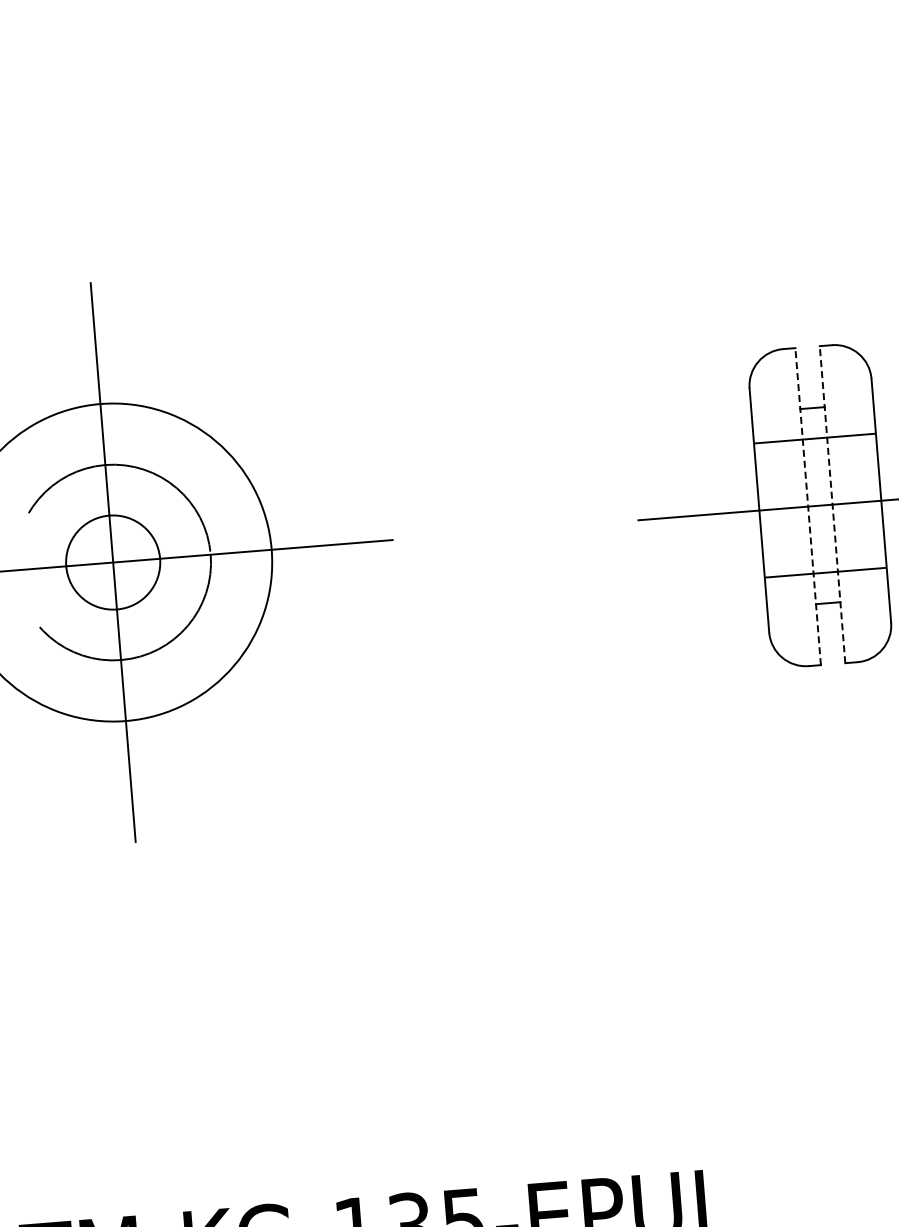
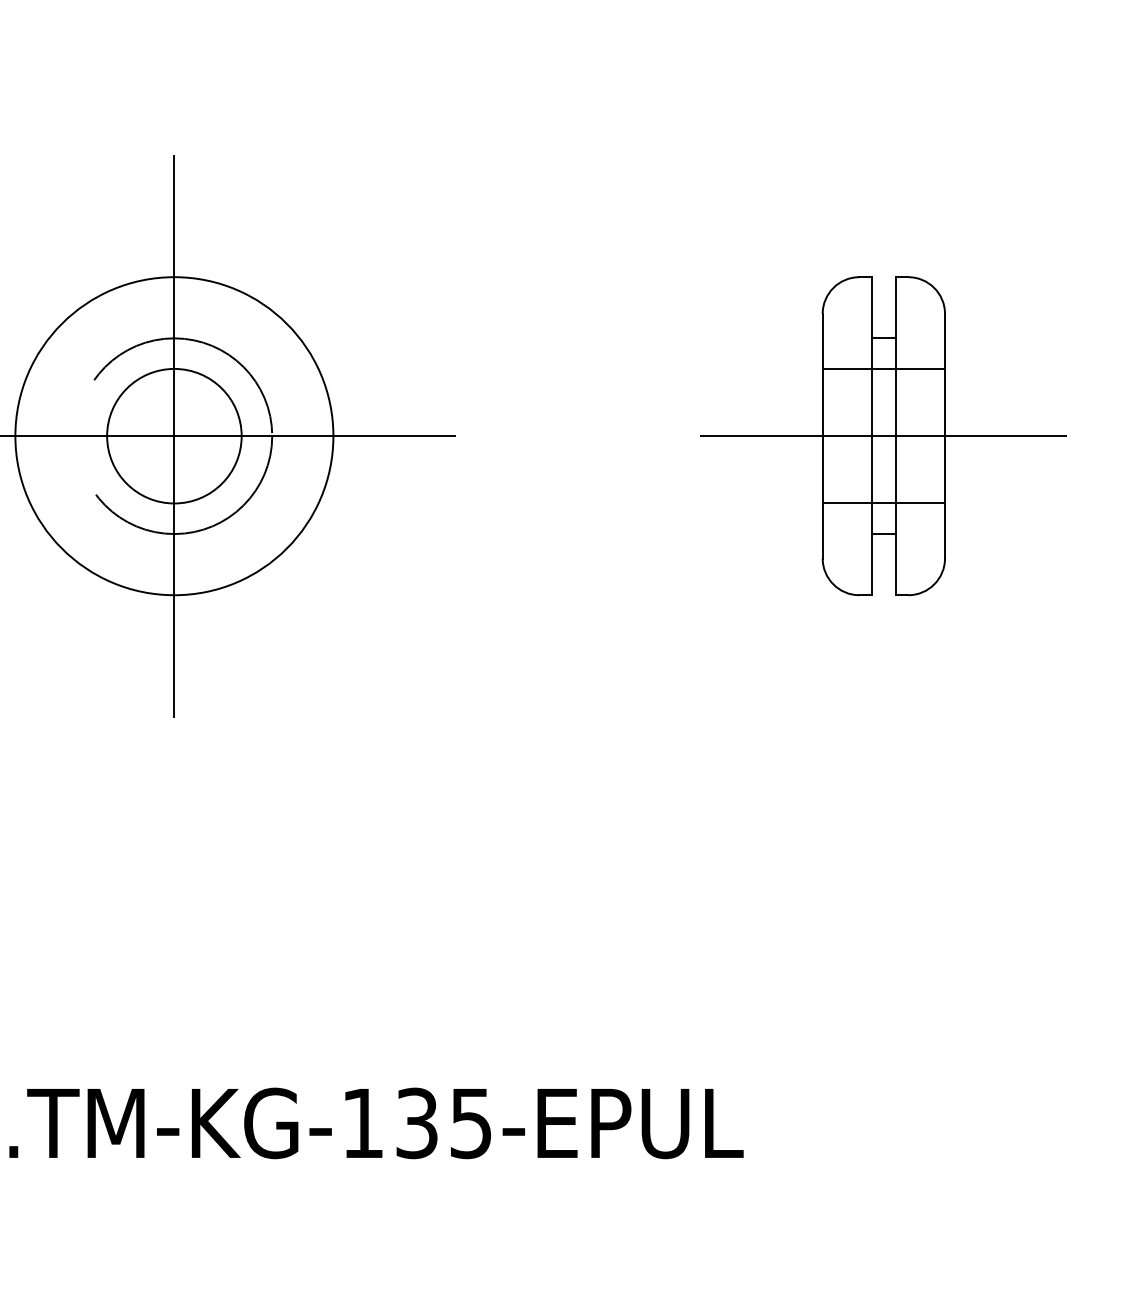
line: (832, 503) -> (896, 435), dashed -> solid
line: (807, 505) -> (871, 435), dashed -> solid
circle: (113, 561) -> (174, 435), size x1.43

